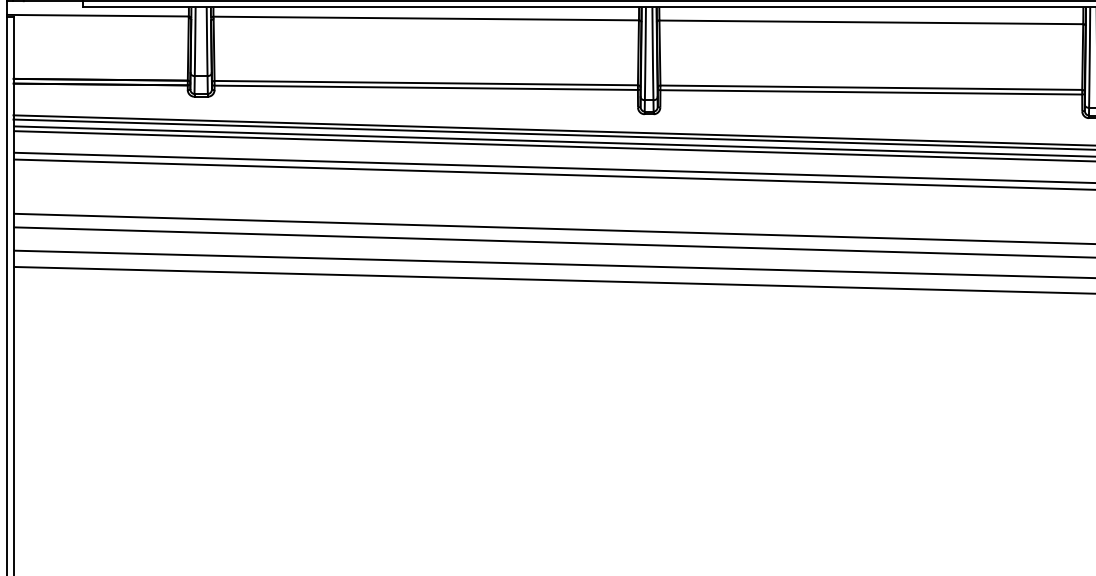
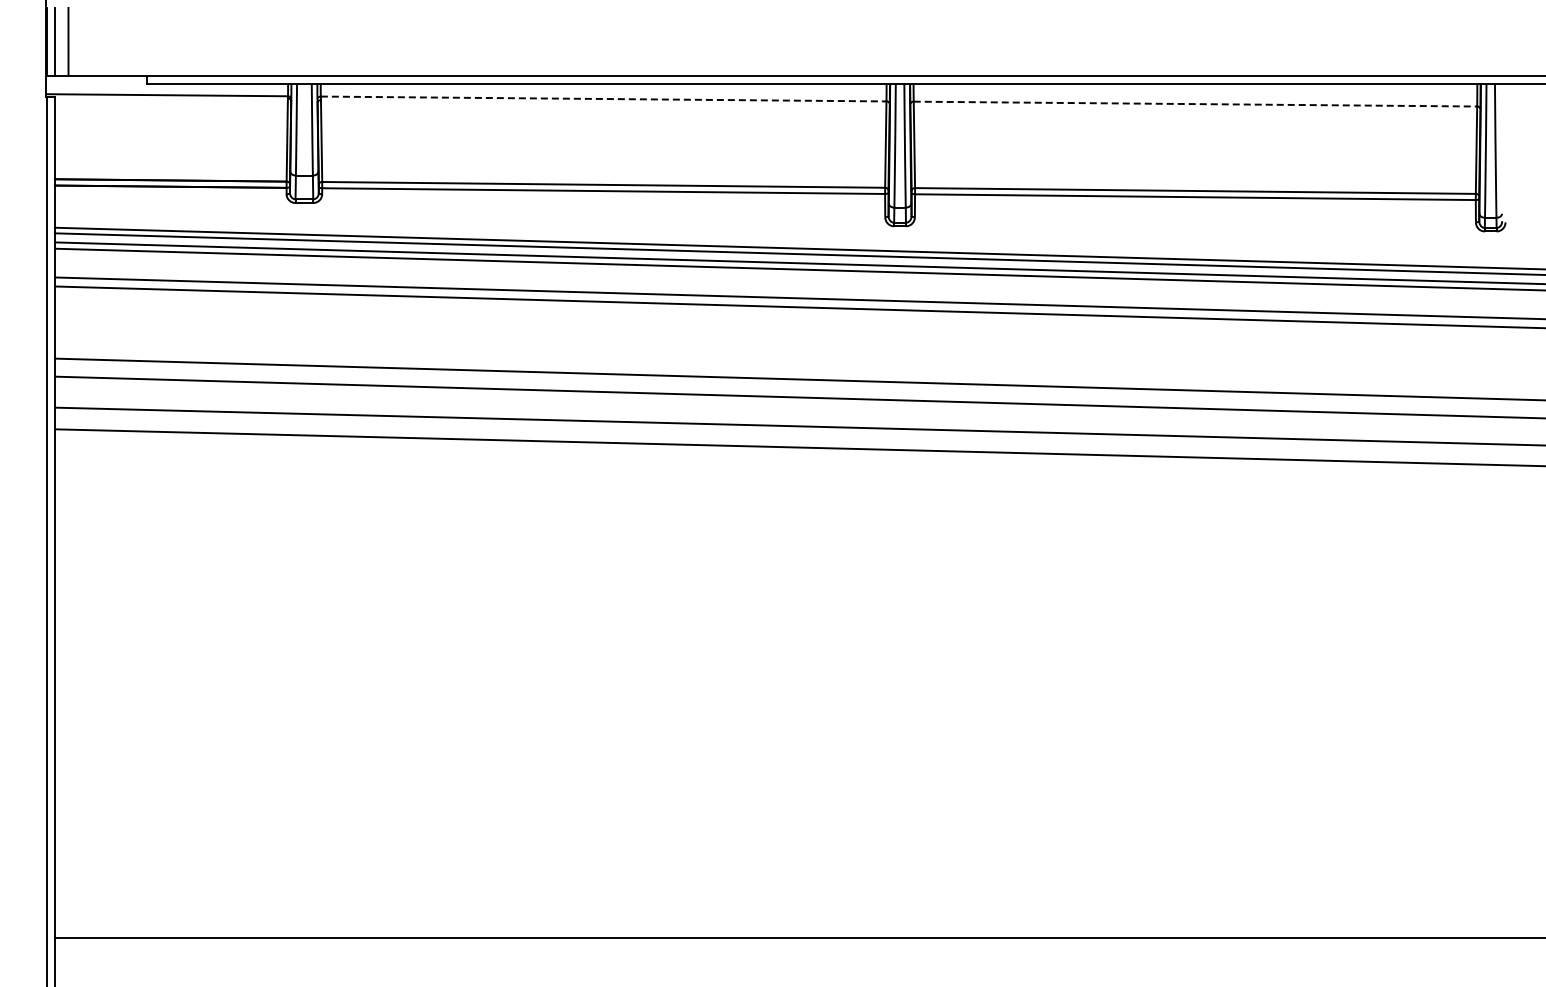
line: (426, 18) -> (603, 99), solid -> dashed
line: (871, 22) -> (1195, 104), solid -> dashed

